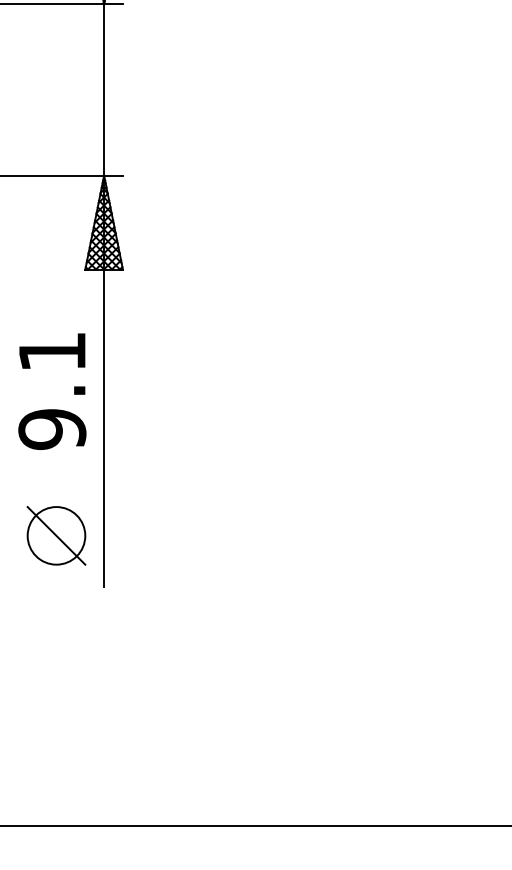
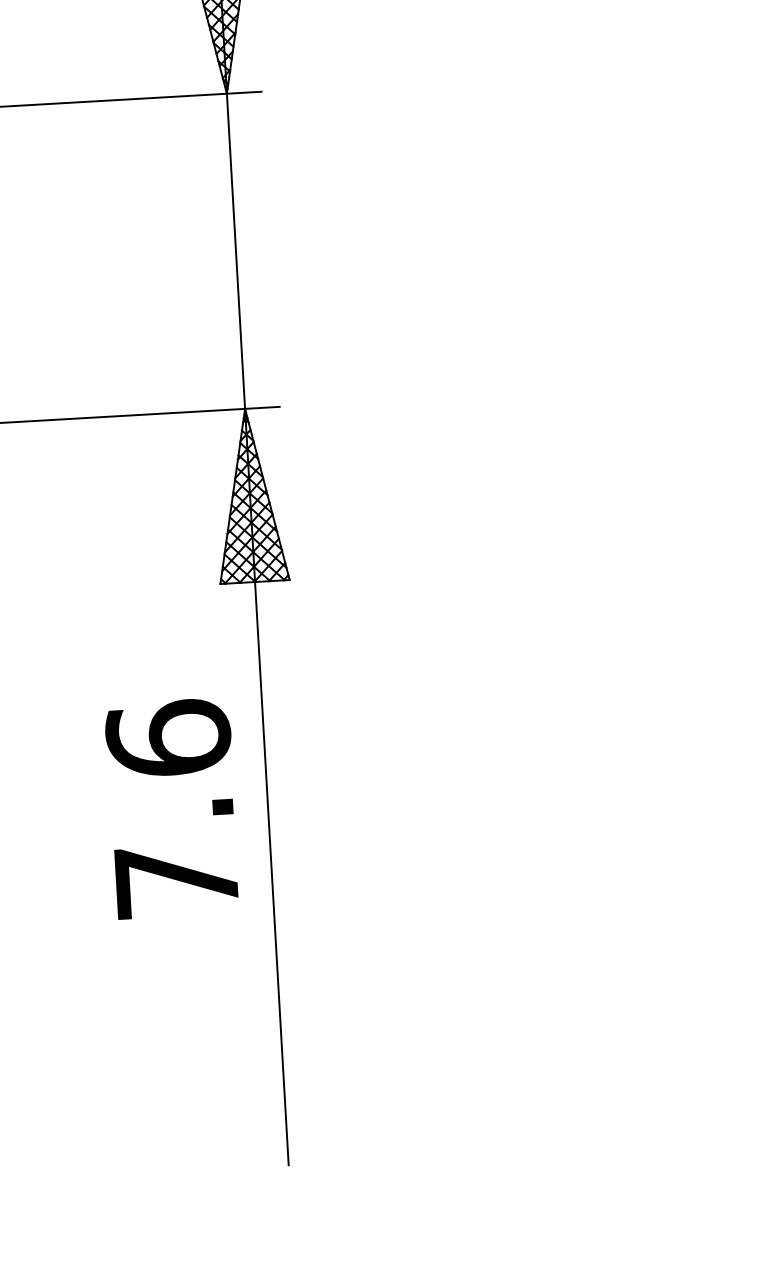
text: (52, 390) -> (172, 809), 9.1 -> 7.6
part: (56, 535) -> (195, 1076), removed

